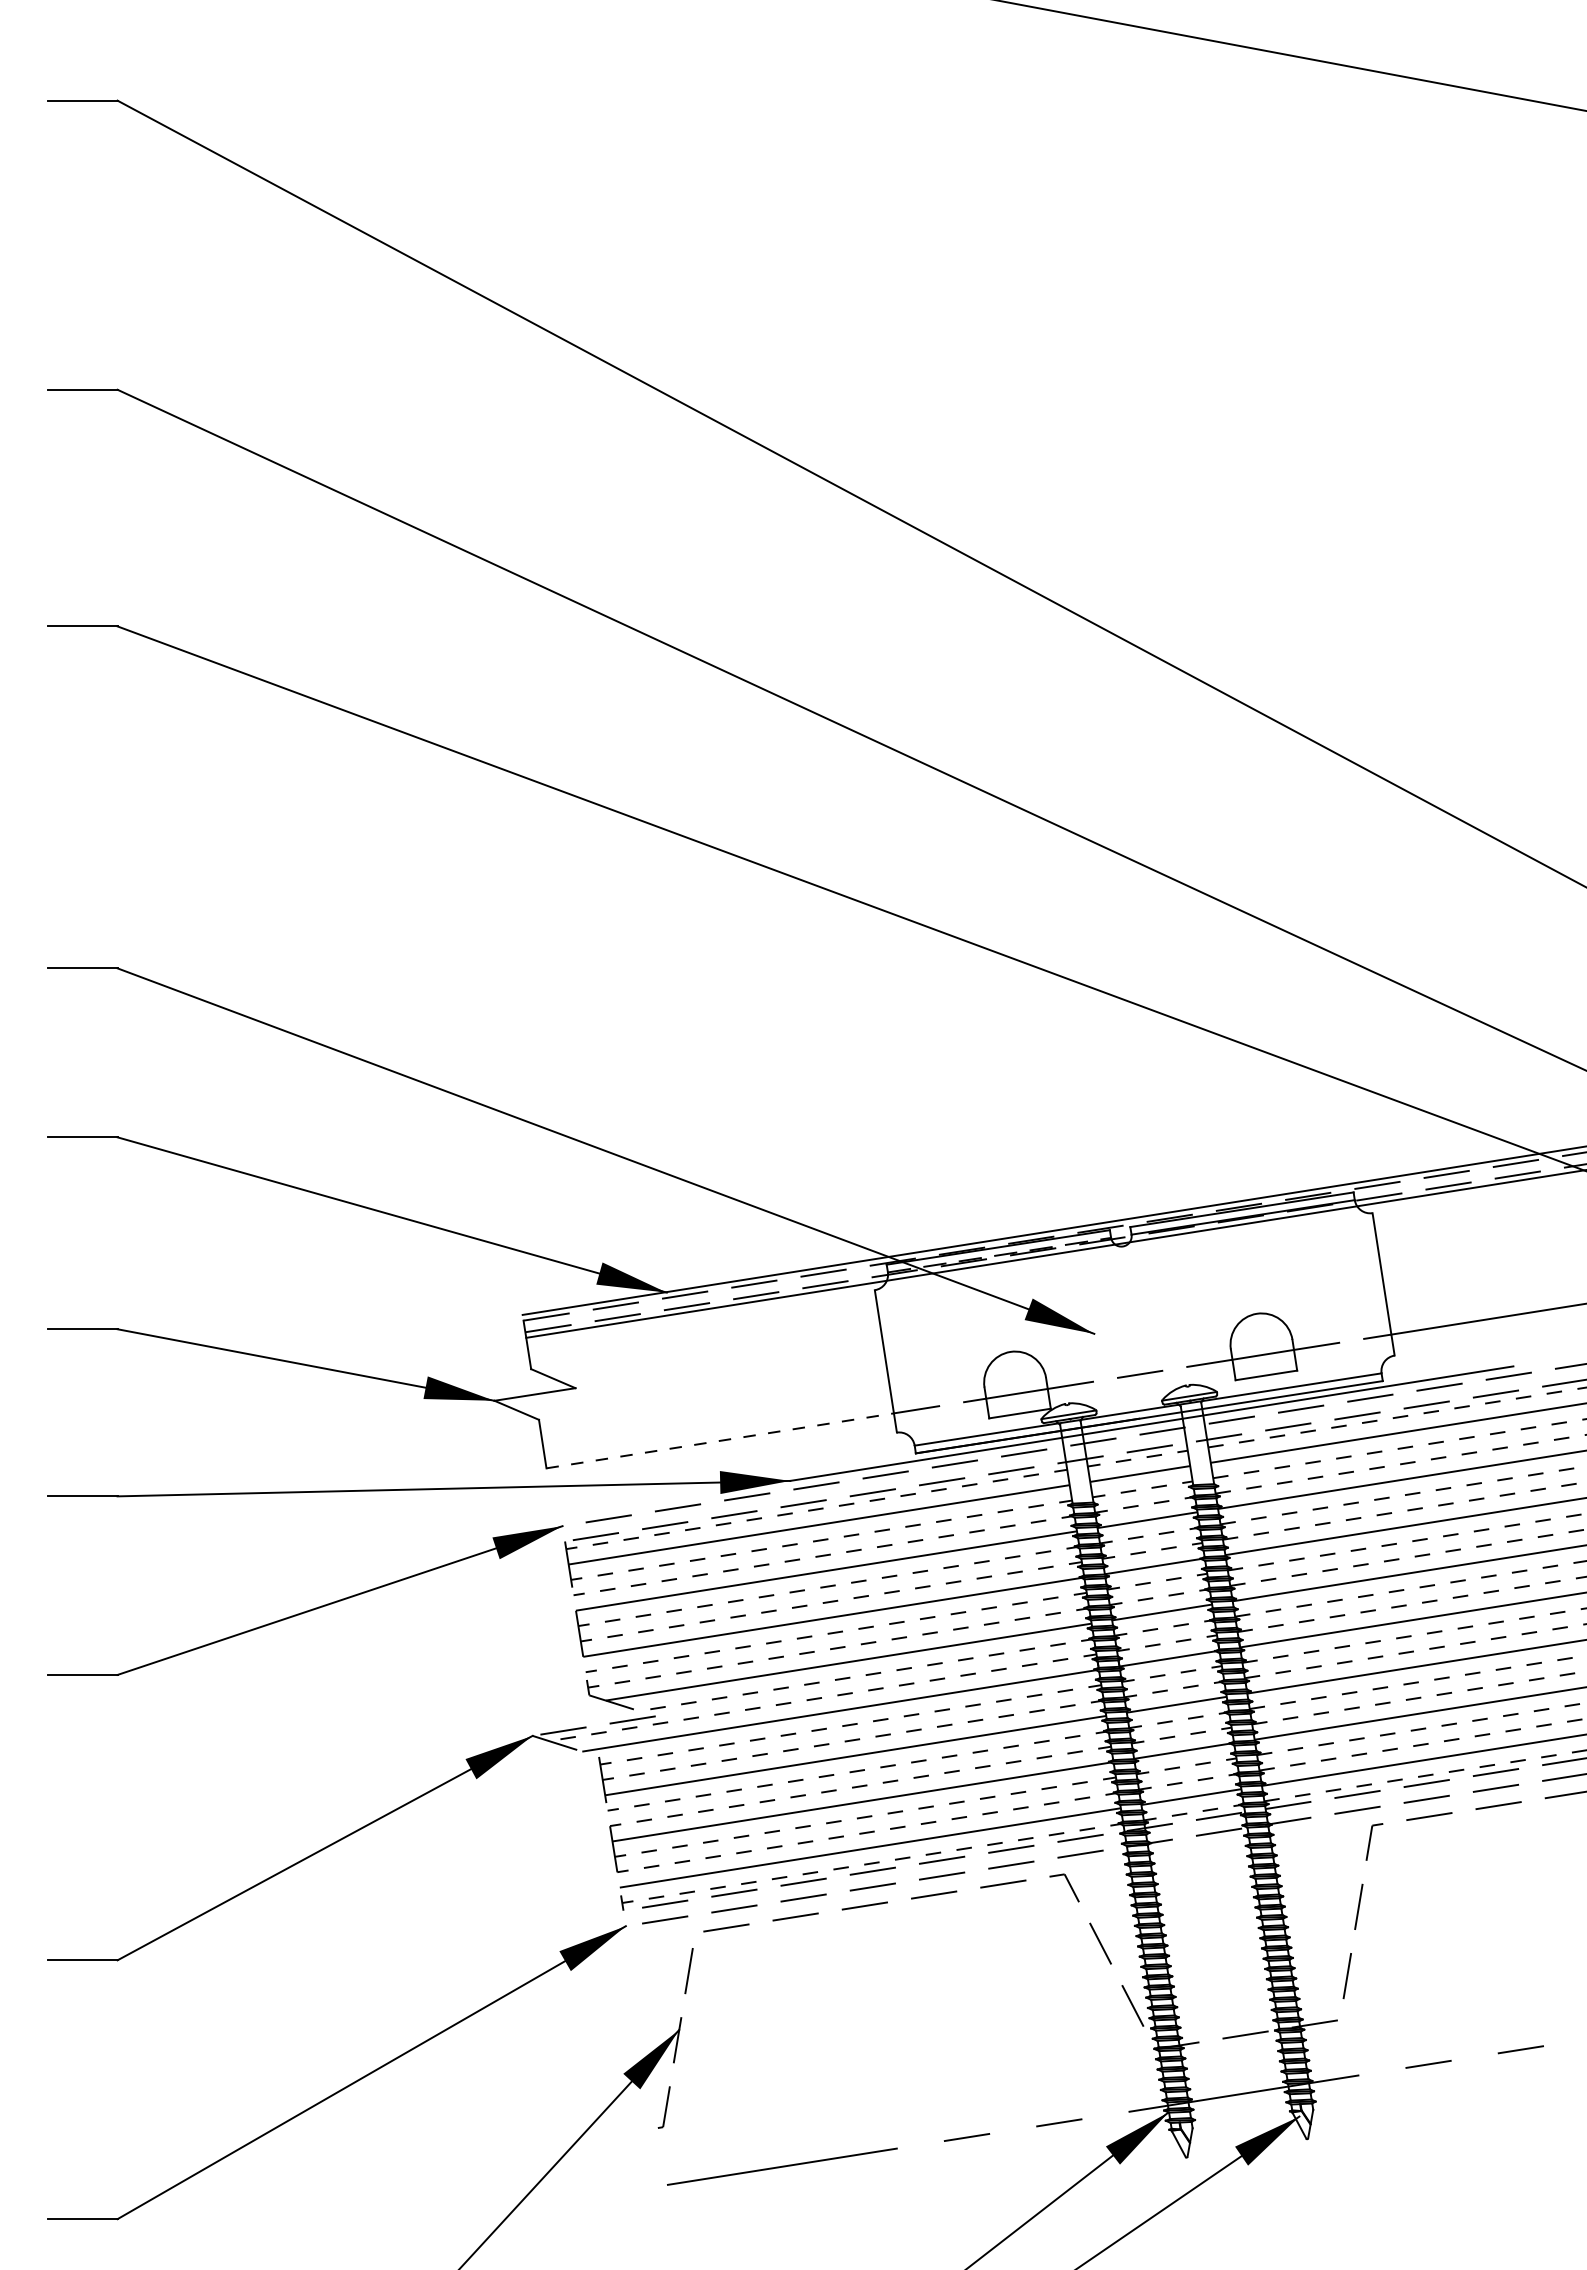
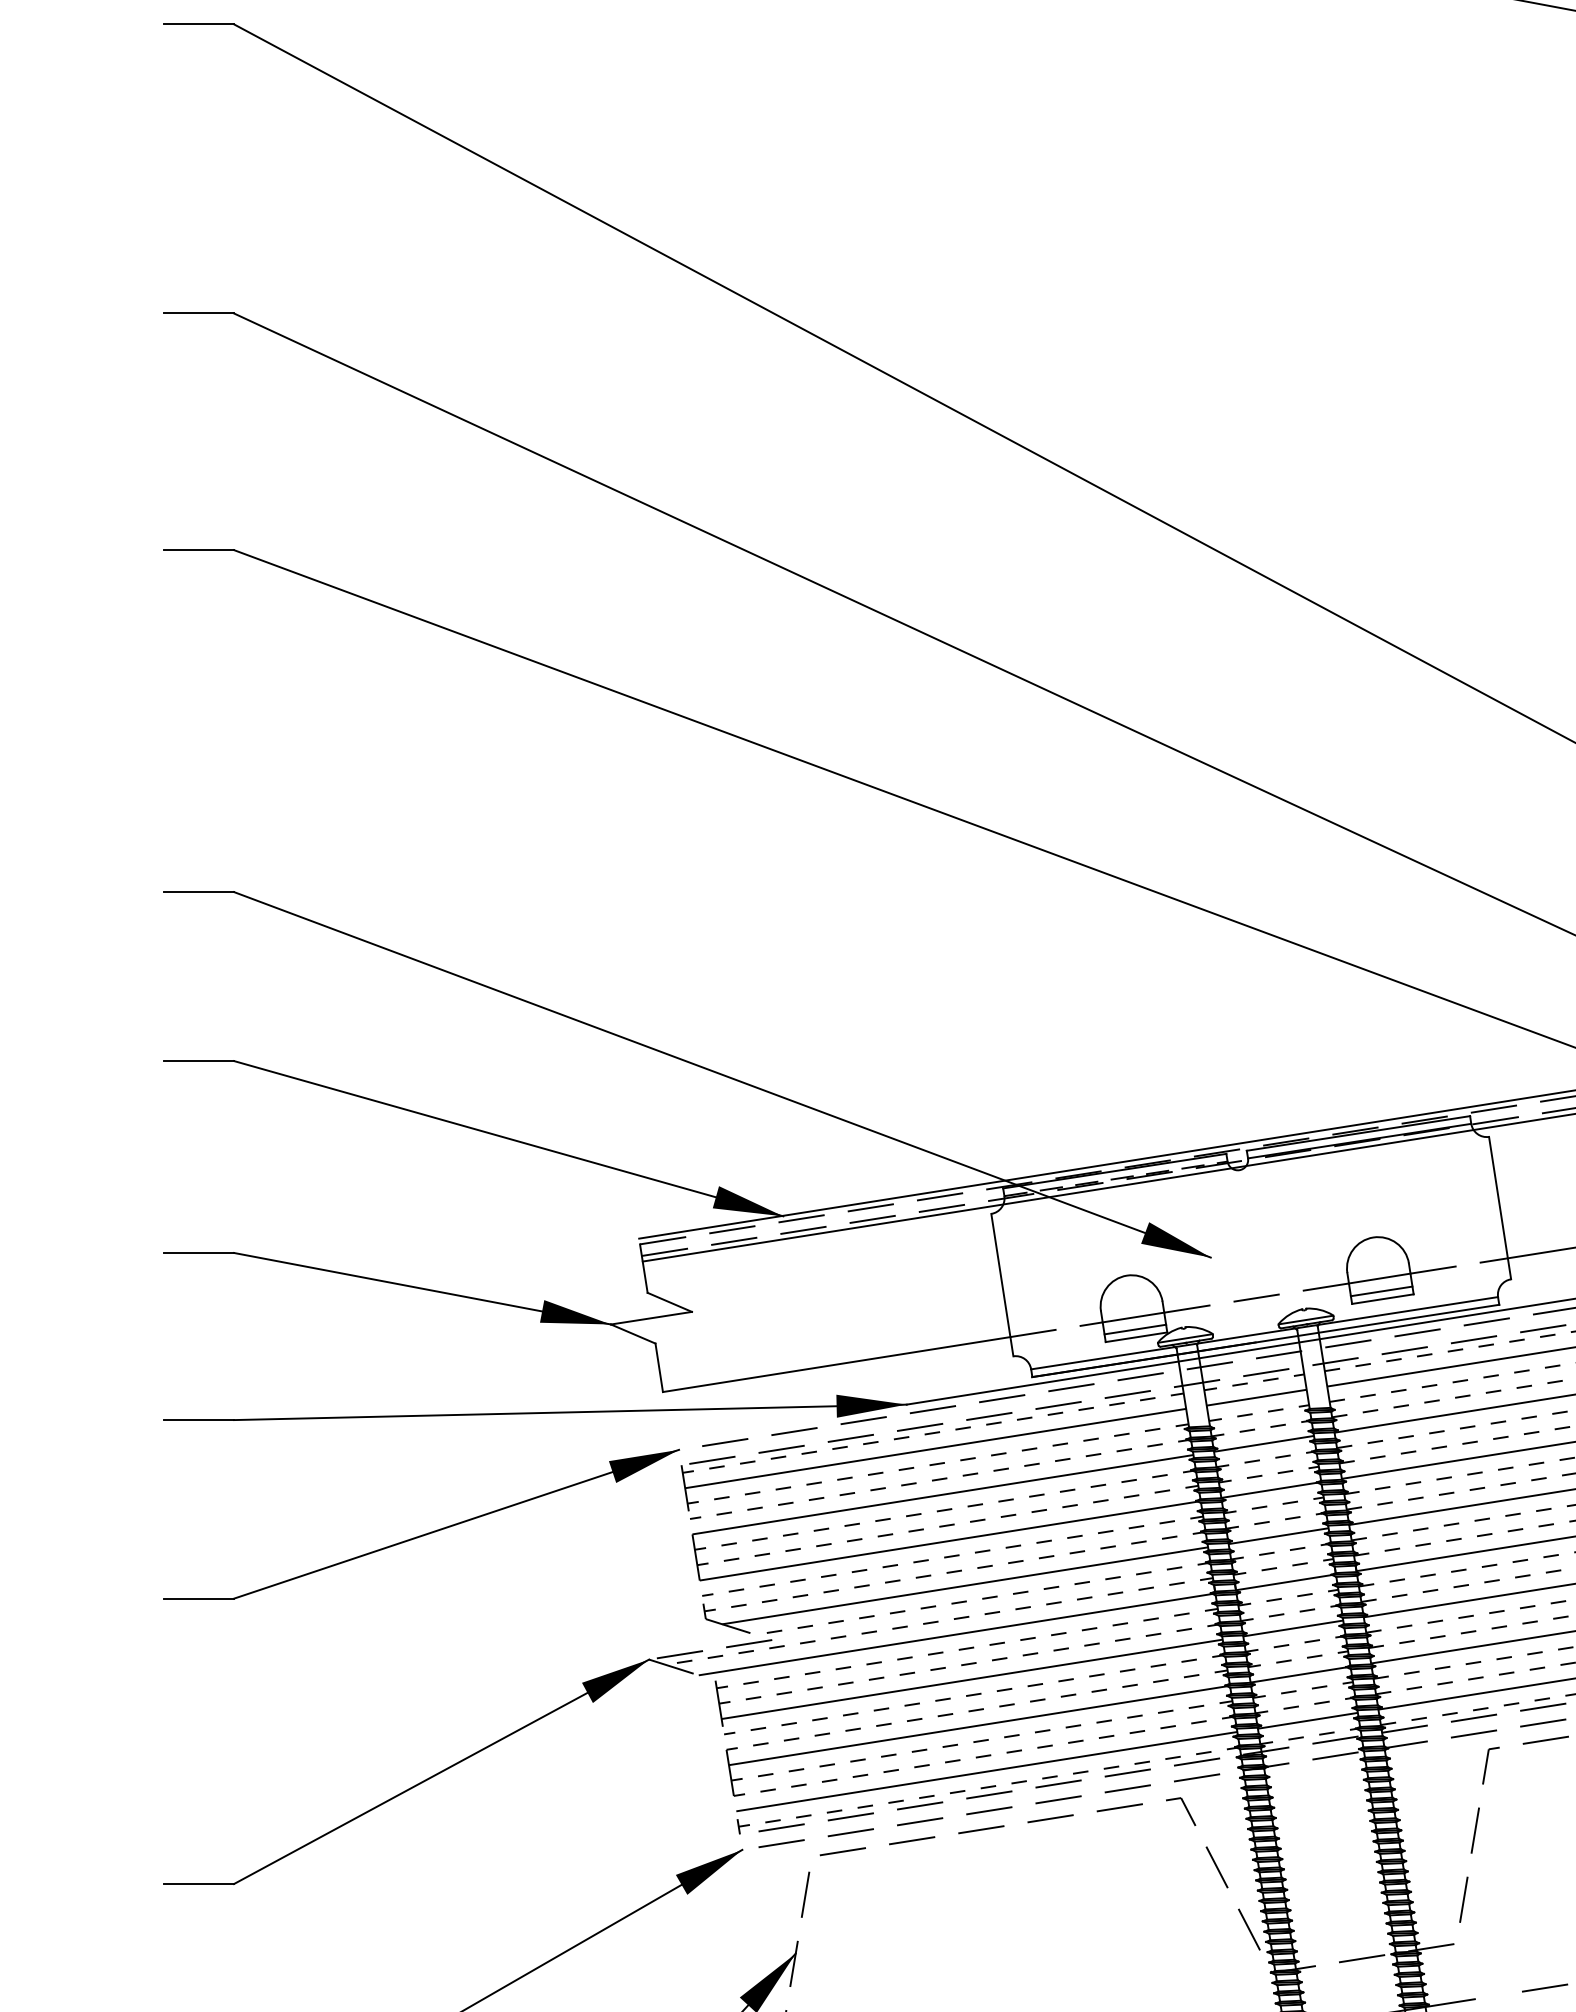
line: (1264, 1367) -> (1380, 1291), added
line: (1018, 1405) -> (1134, 1329), added
line: (720, 1440) -> (836, 1364), dashed -> solid

